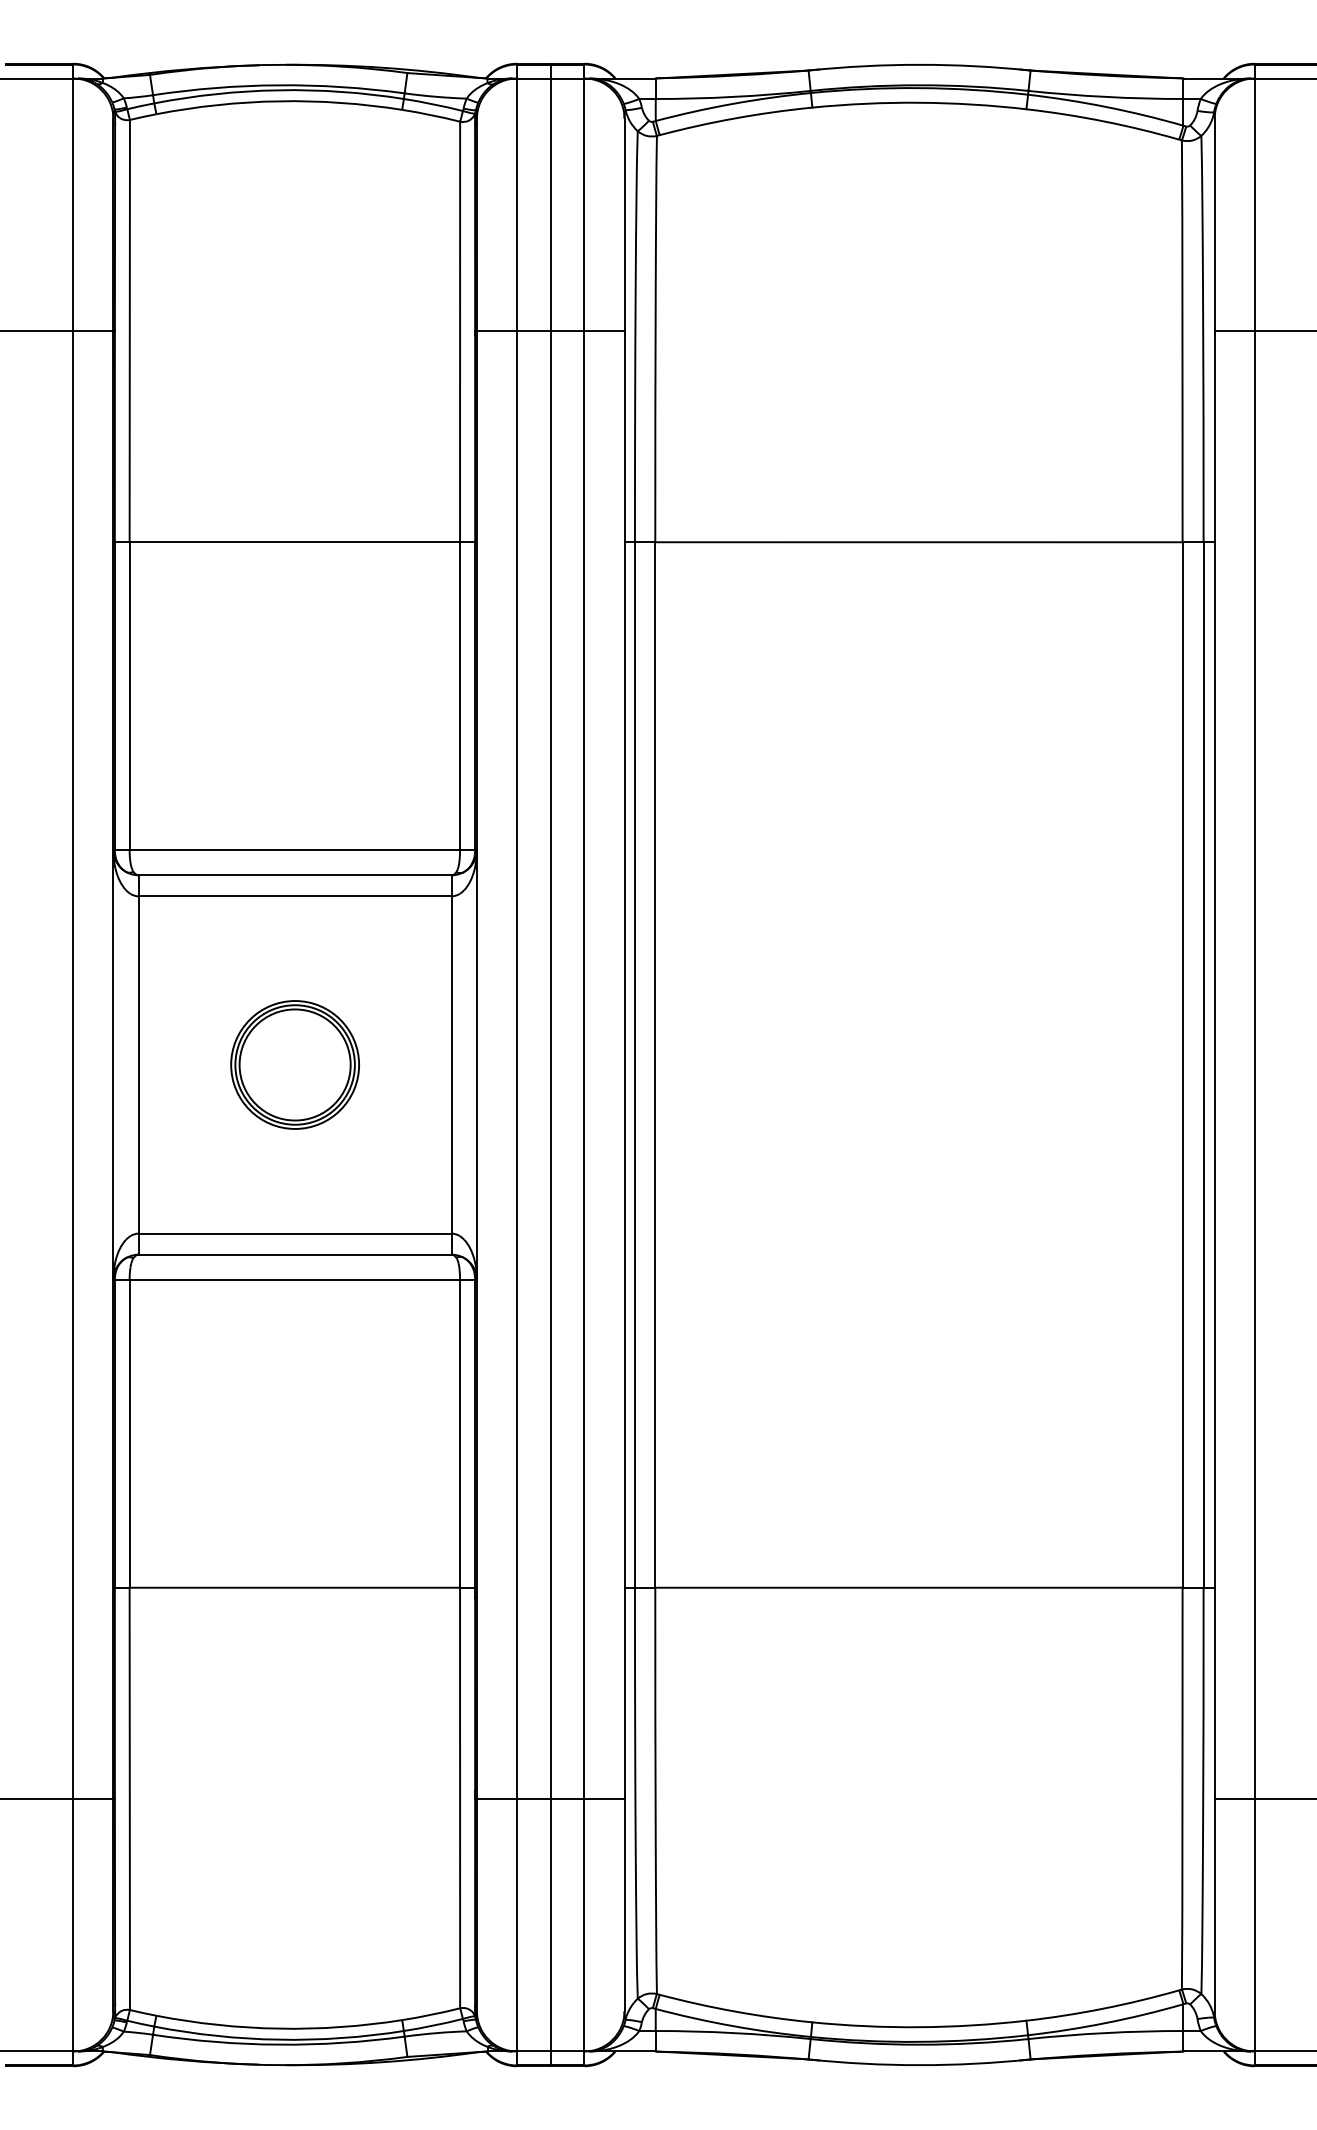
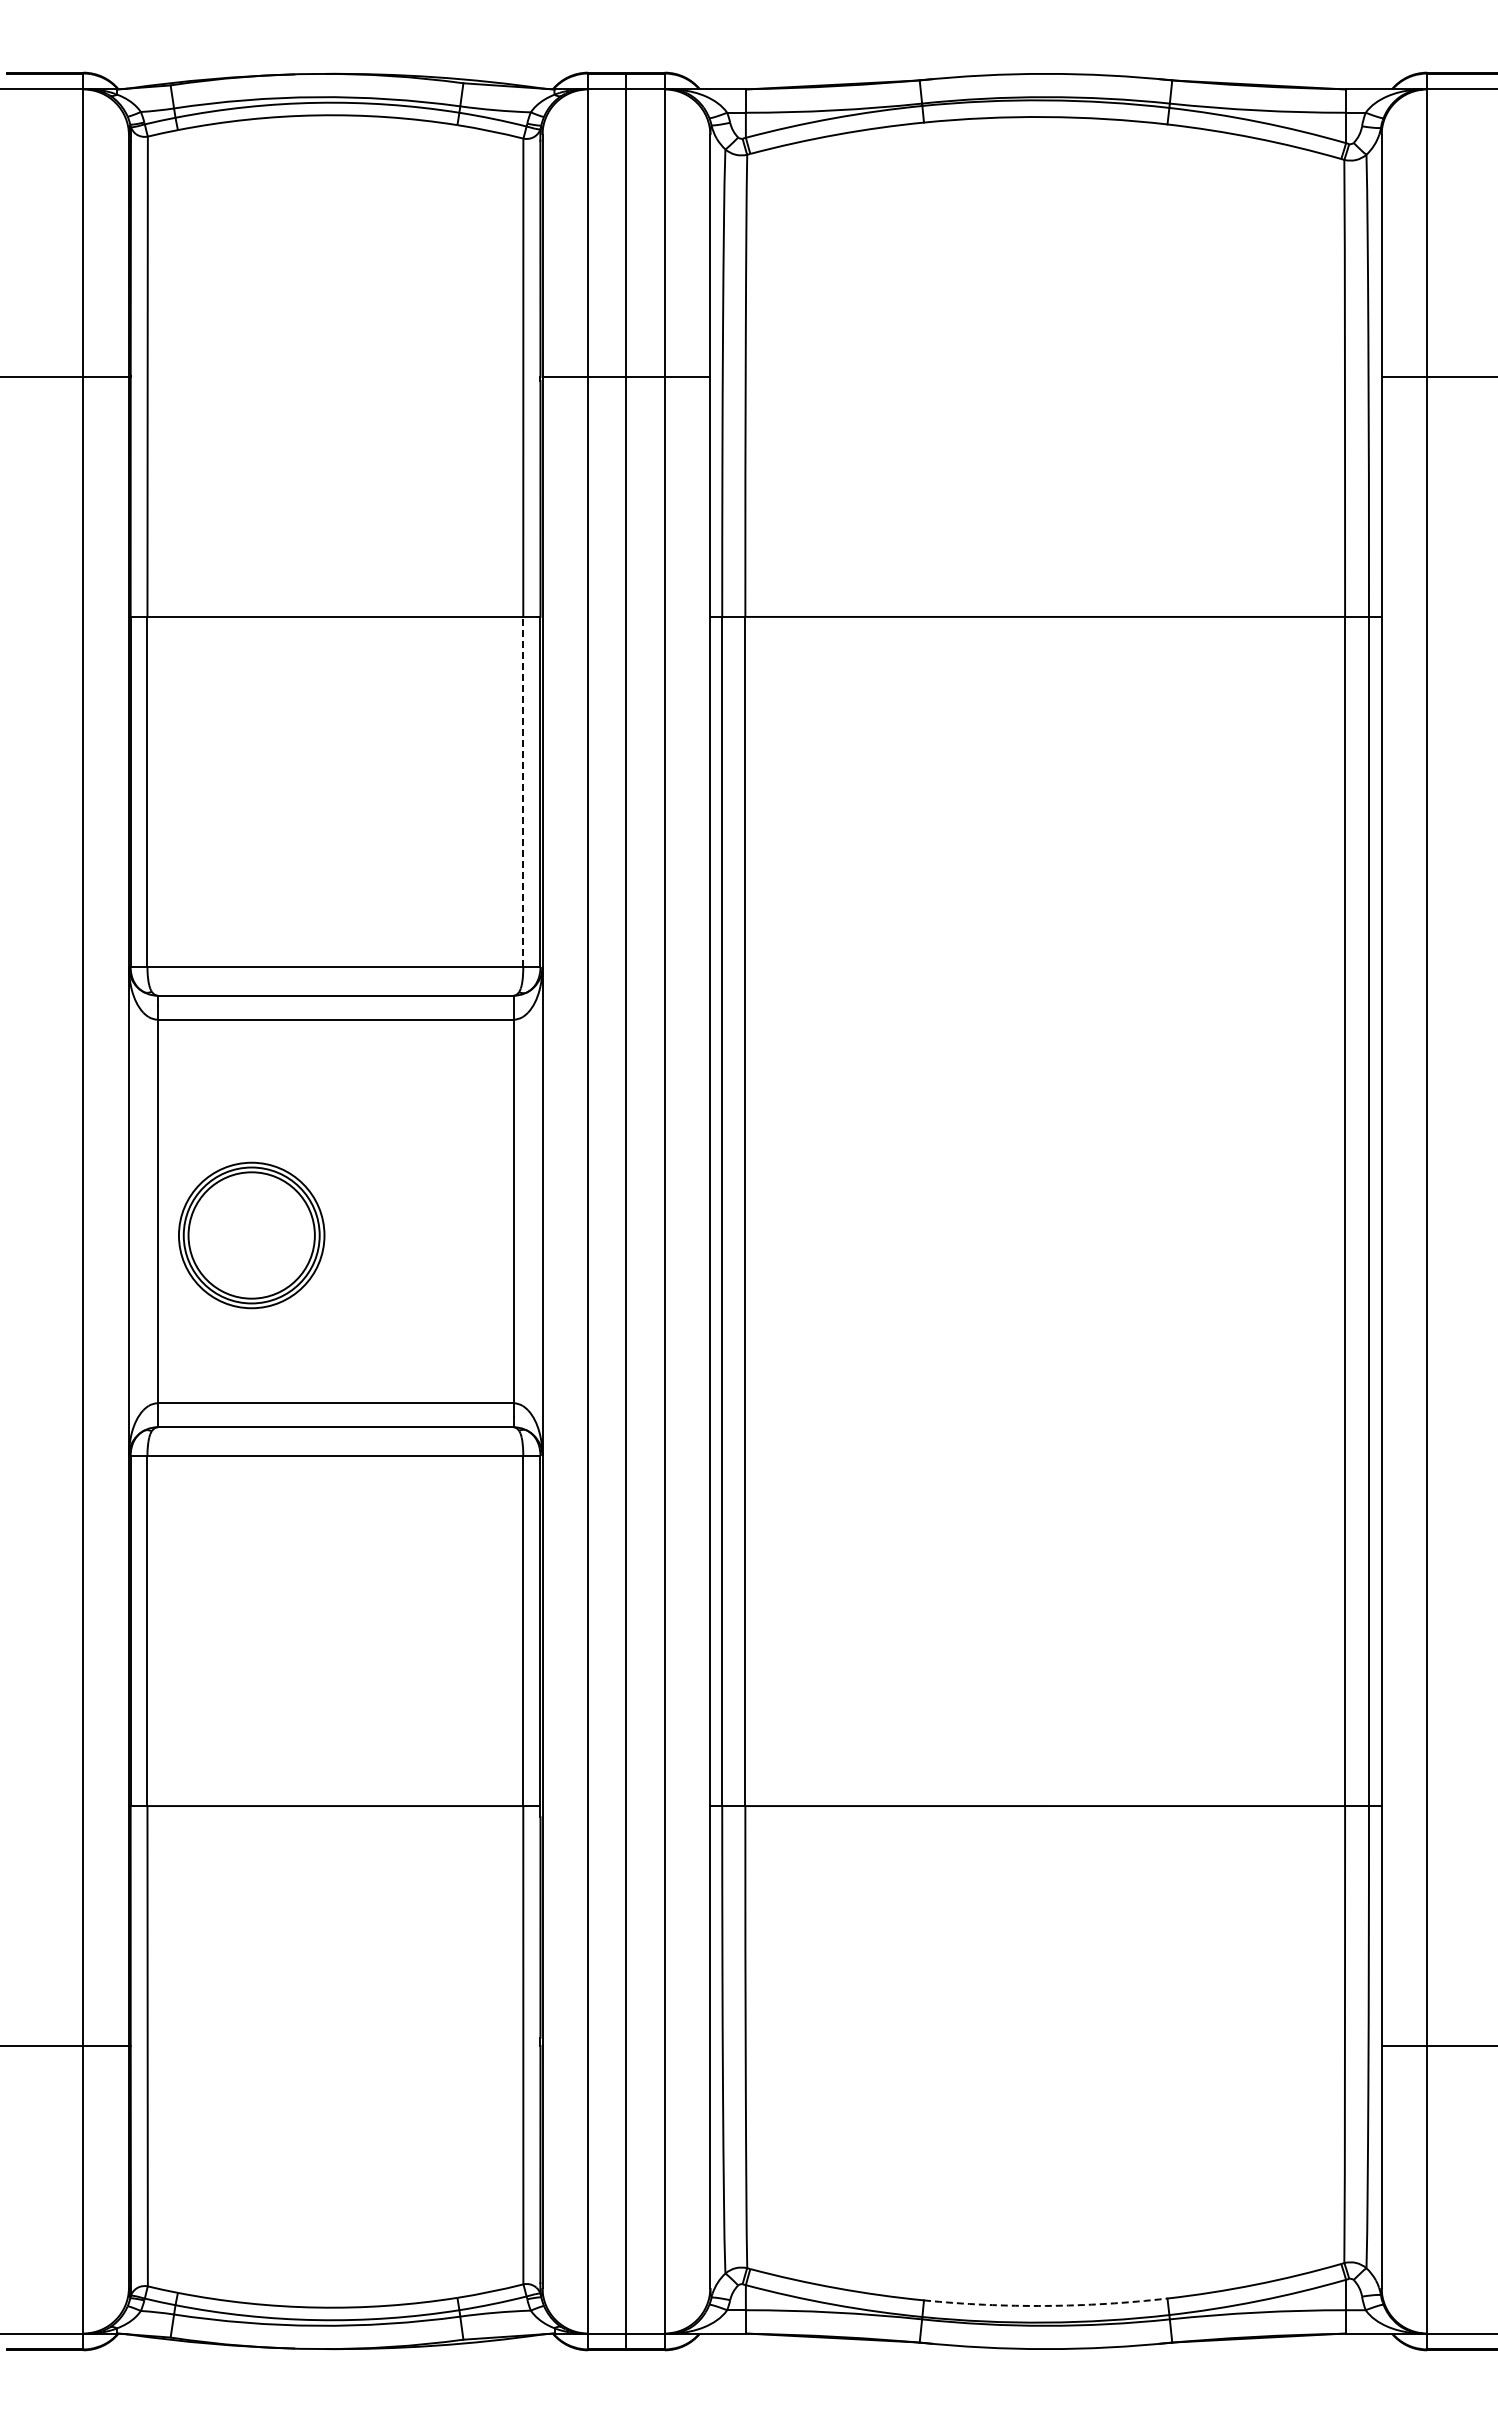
line: (460, 695) -> (523, 791), solid -> dashed
part: (294, 1065) -> (251, 1235), moved
line: (550, 1798) -> (626, 2045), removed
arc: (919, 2026) -> (1045, 2305), solid -> dashed

